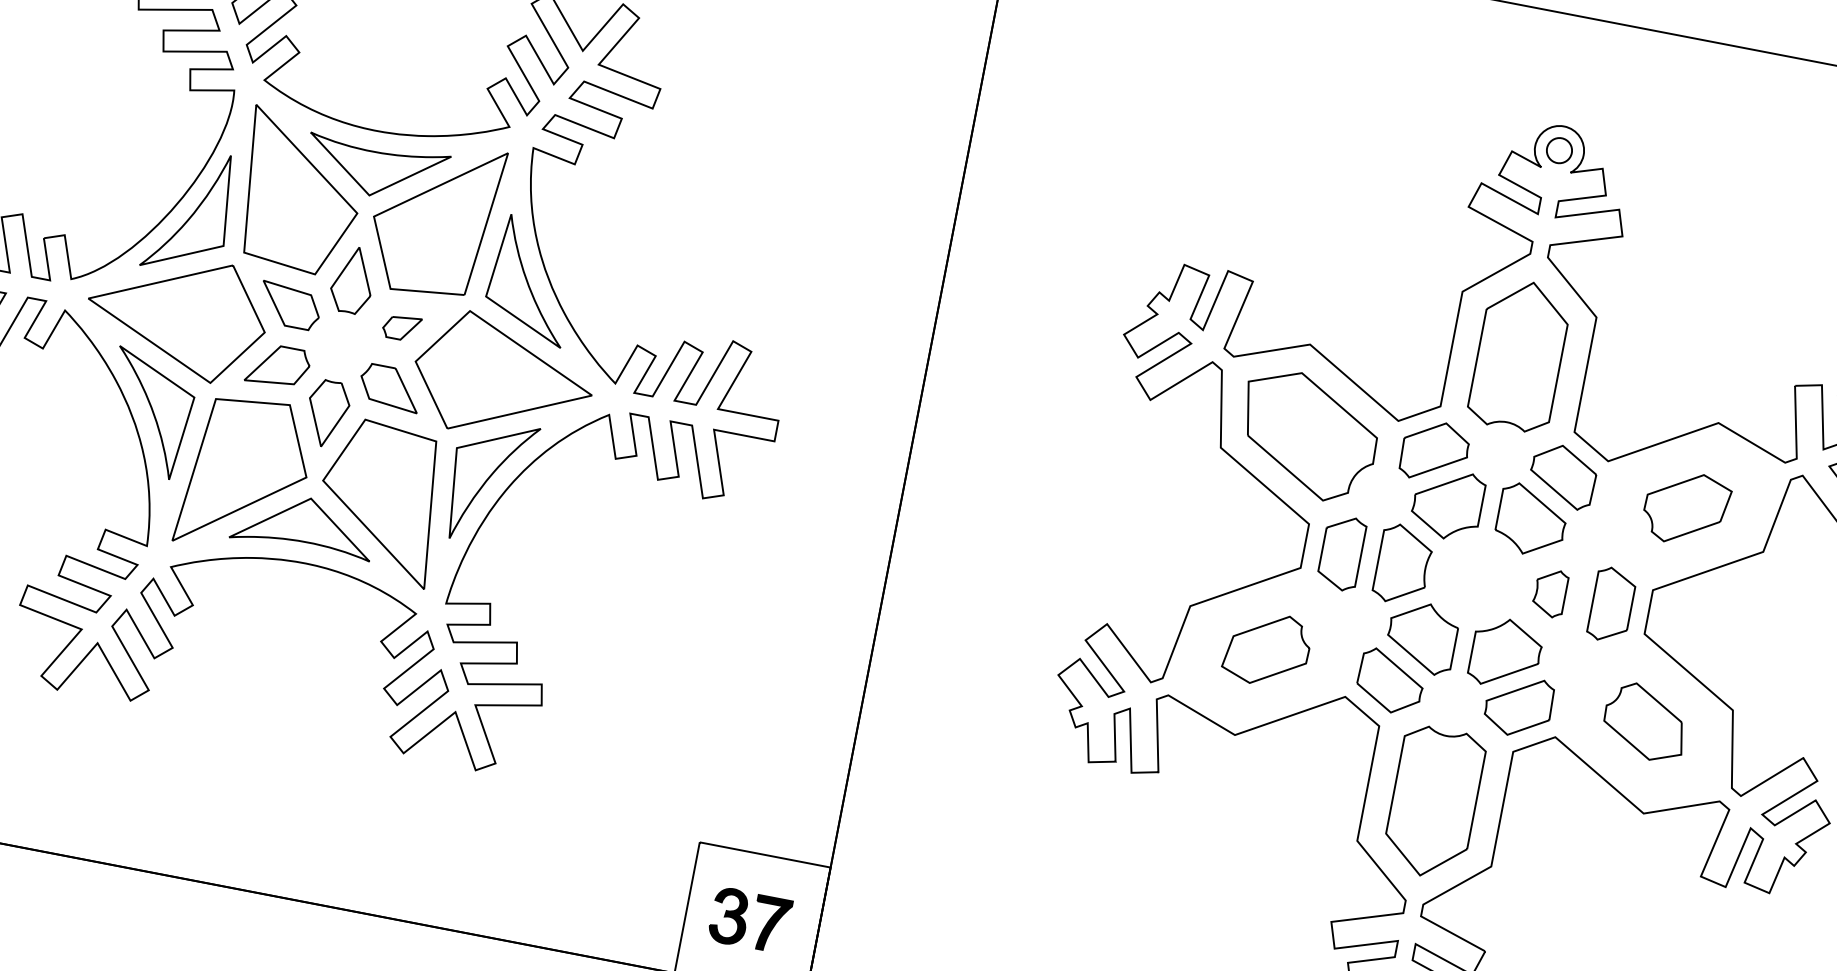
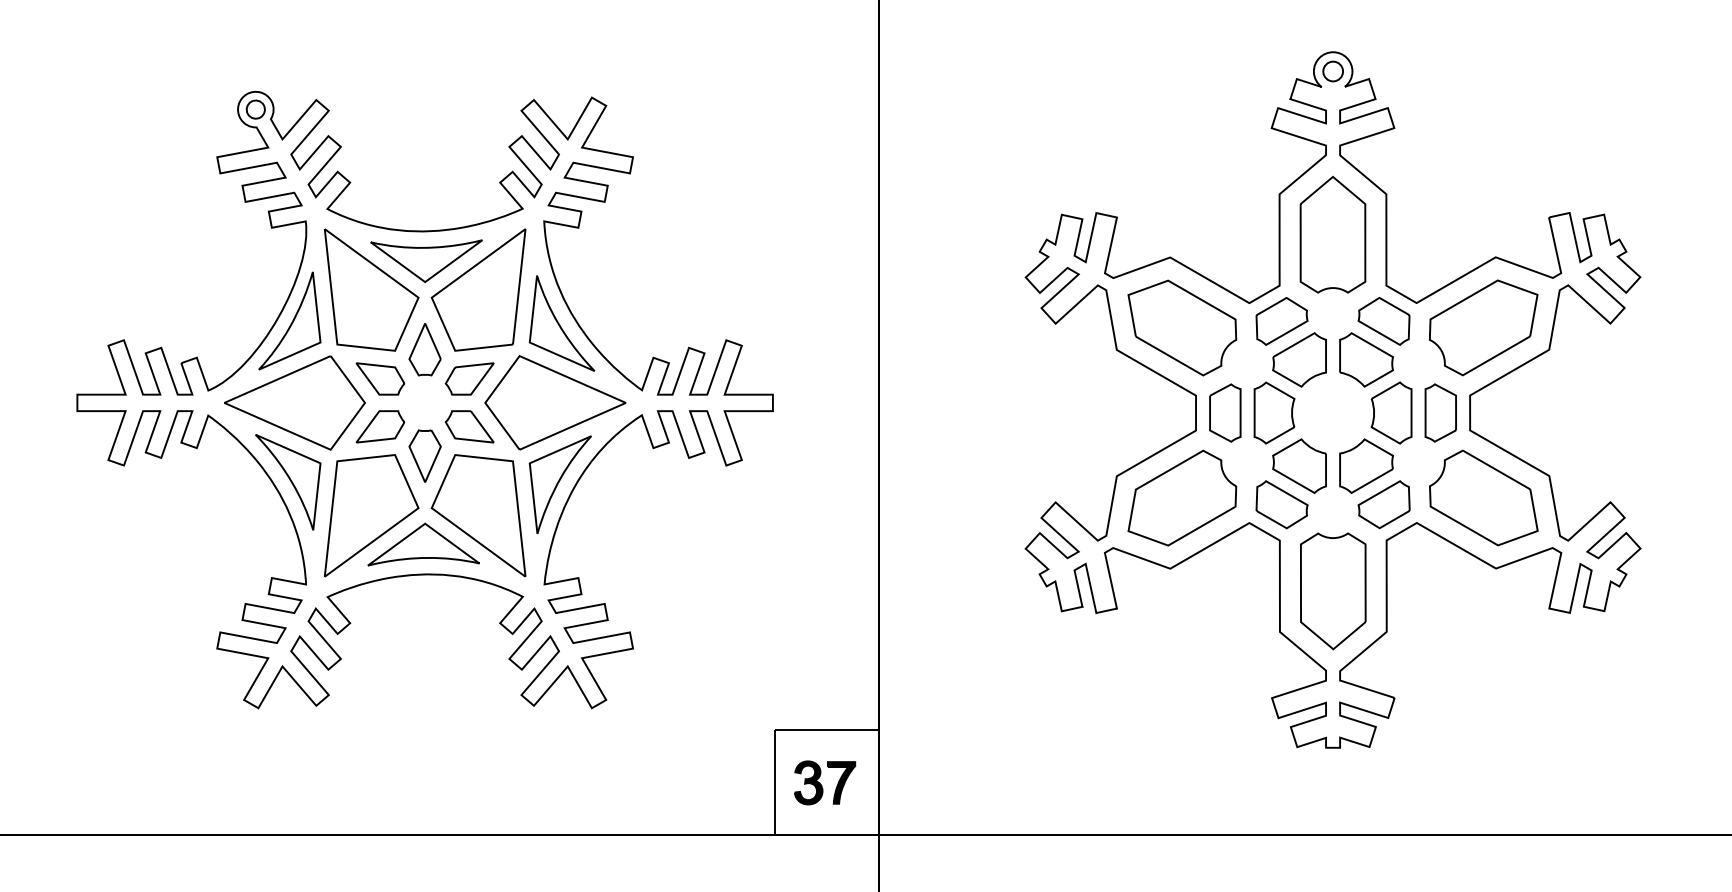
part: (401, 327) -> (469, 378), size x1.67
part: (1686, 508) -> (1483, 327), size x1.67
part: (1550, 592) -> (1391, 412), size x1.67
part: (1267, 648) -> (1182, 497), size x1.67
part: (1645, 721) -> (1483, 497), size x1.67

